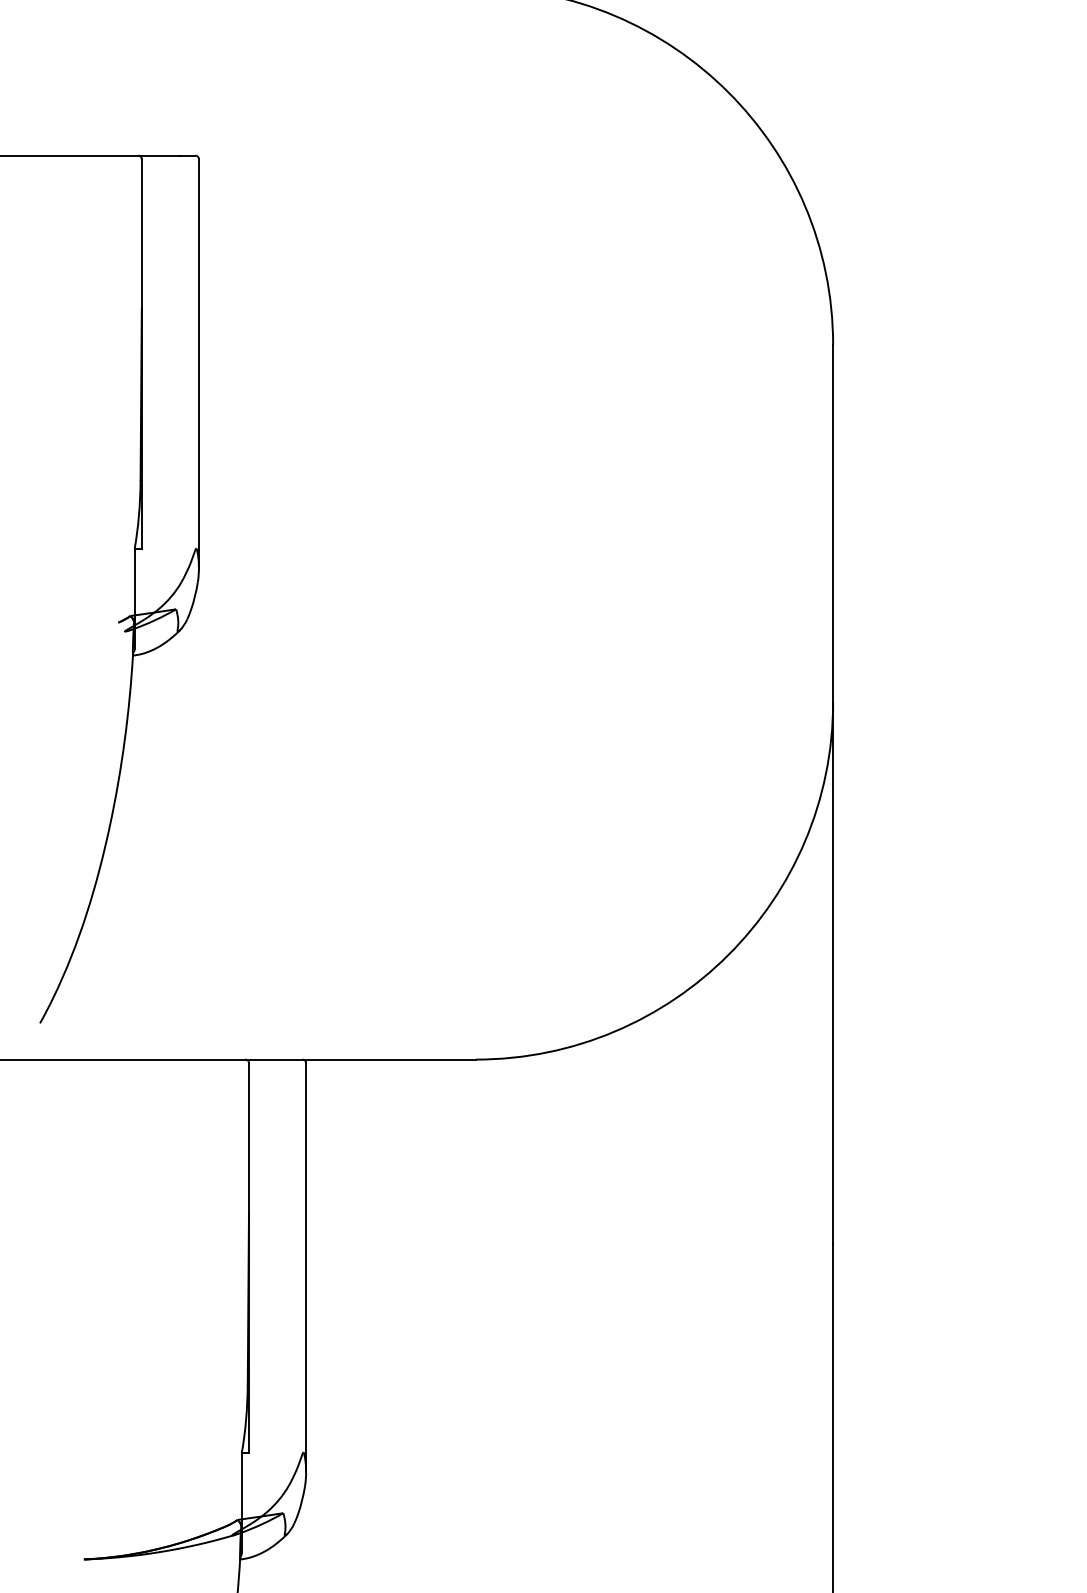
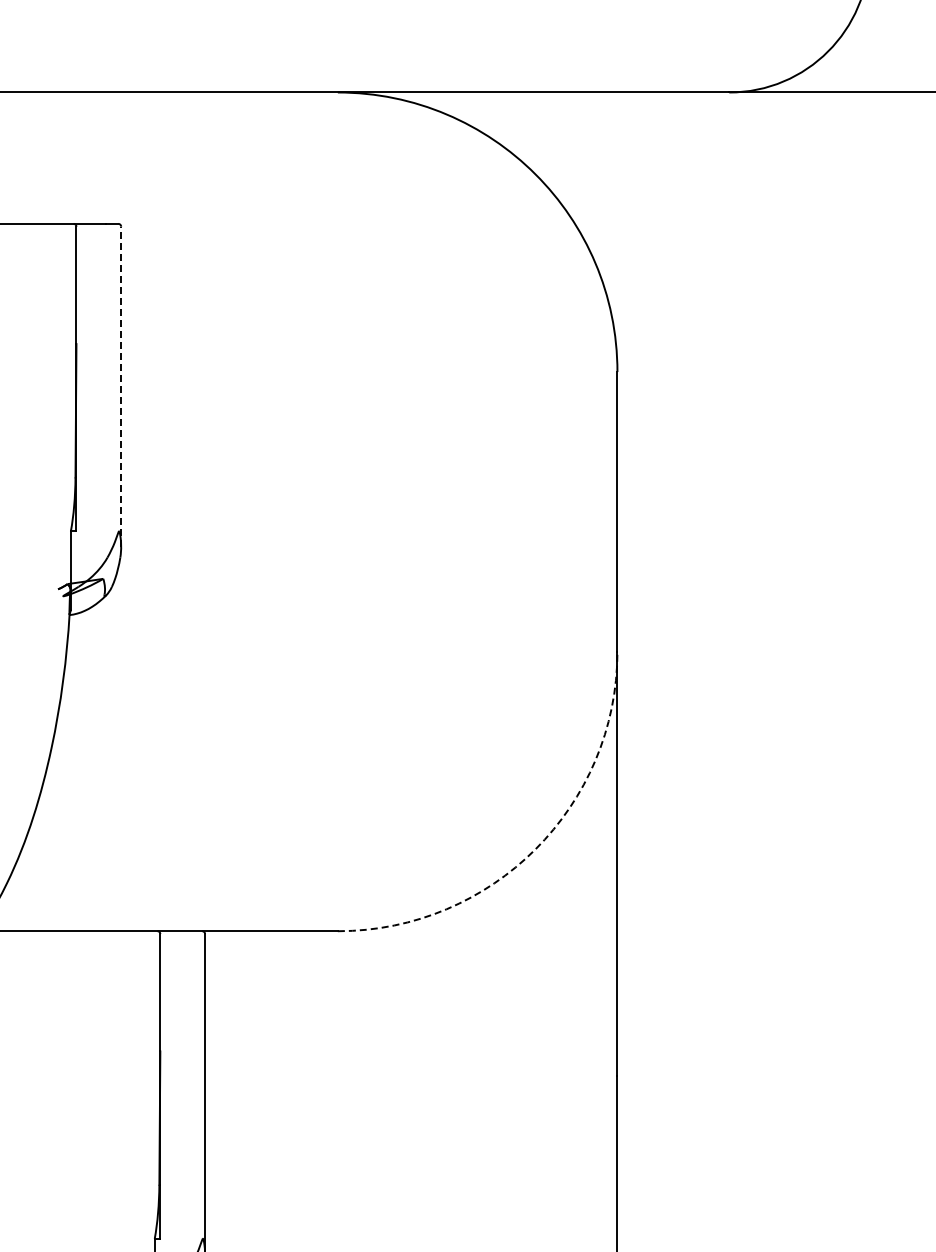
line: (199, 363) -> (121, 386), solid -> dashed
arc: (728, 955) -> (535, 849), solid -> dashed

